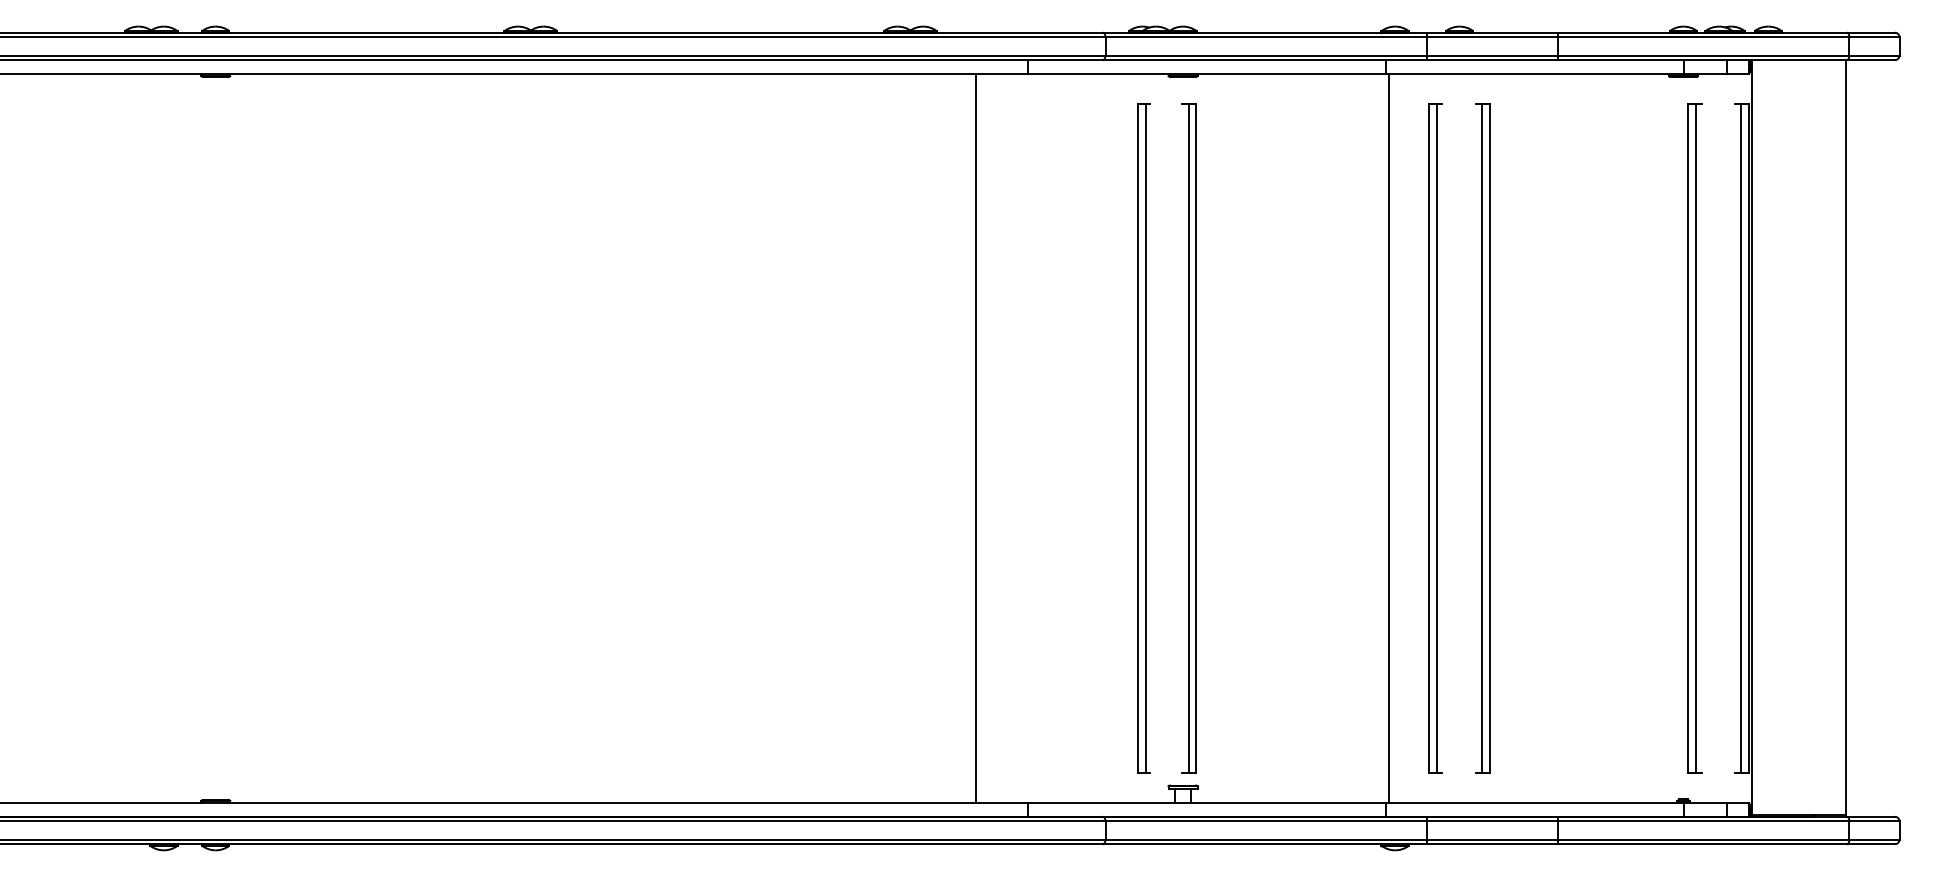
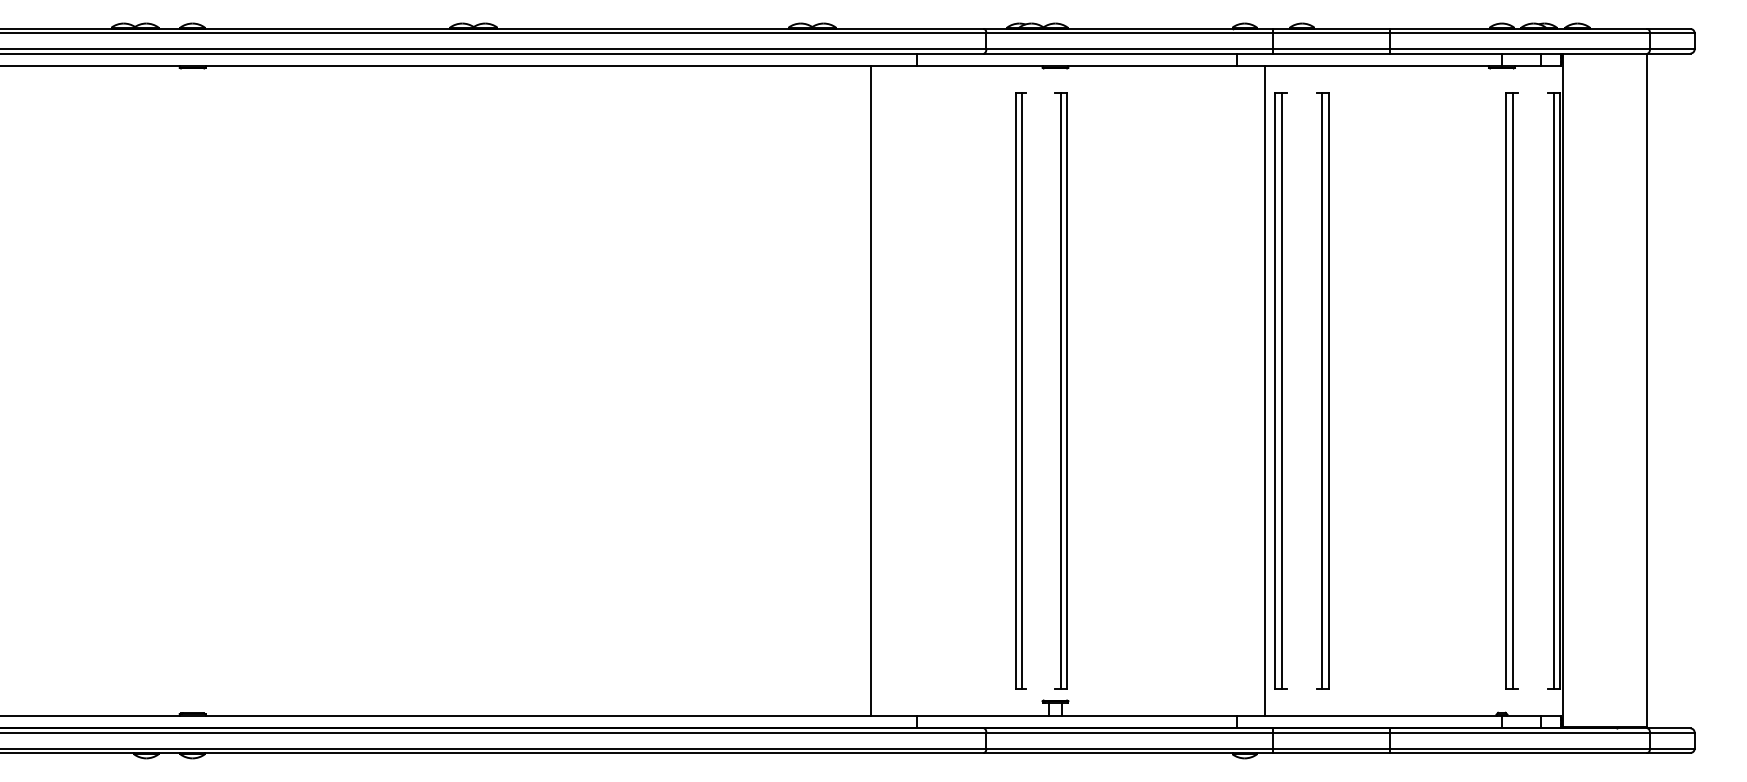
line: (1389, 437) -> (1264, 390), moved

